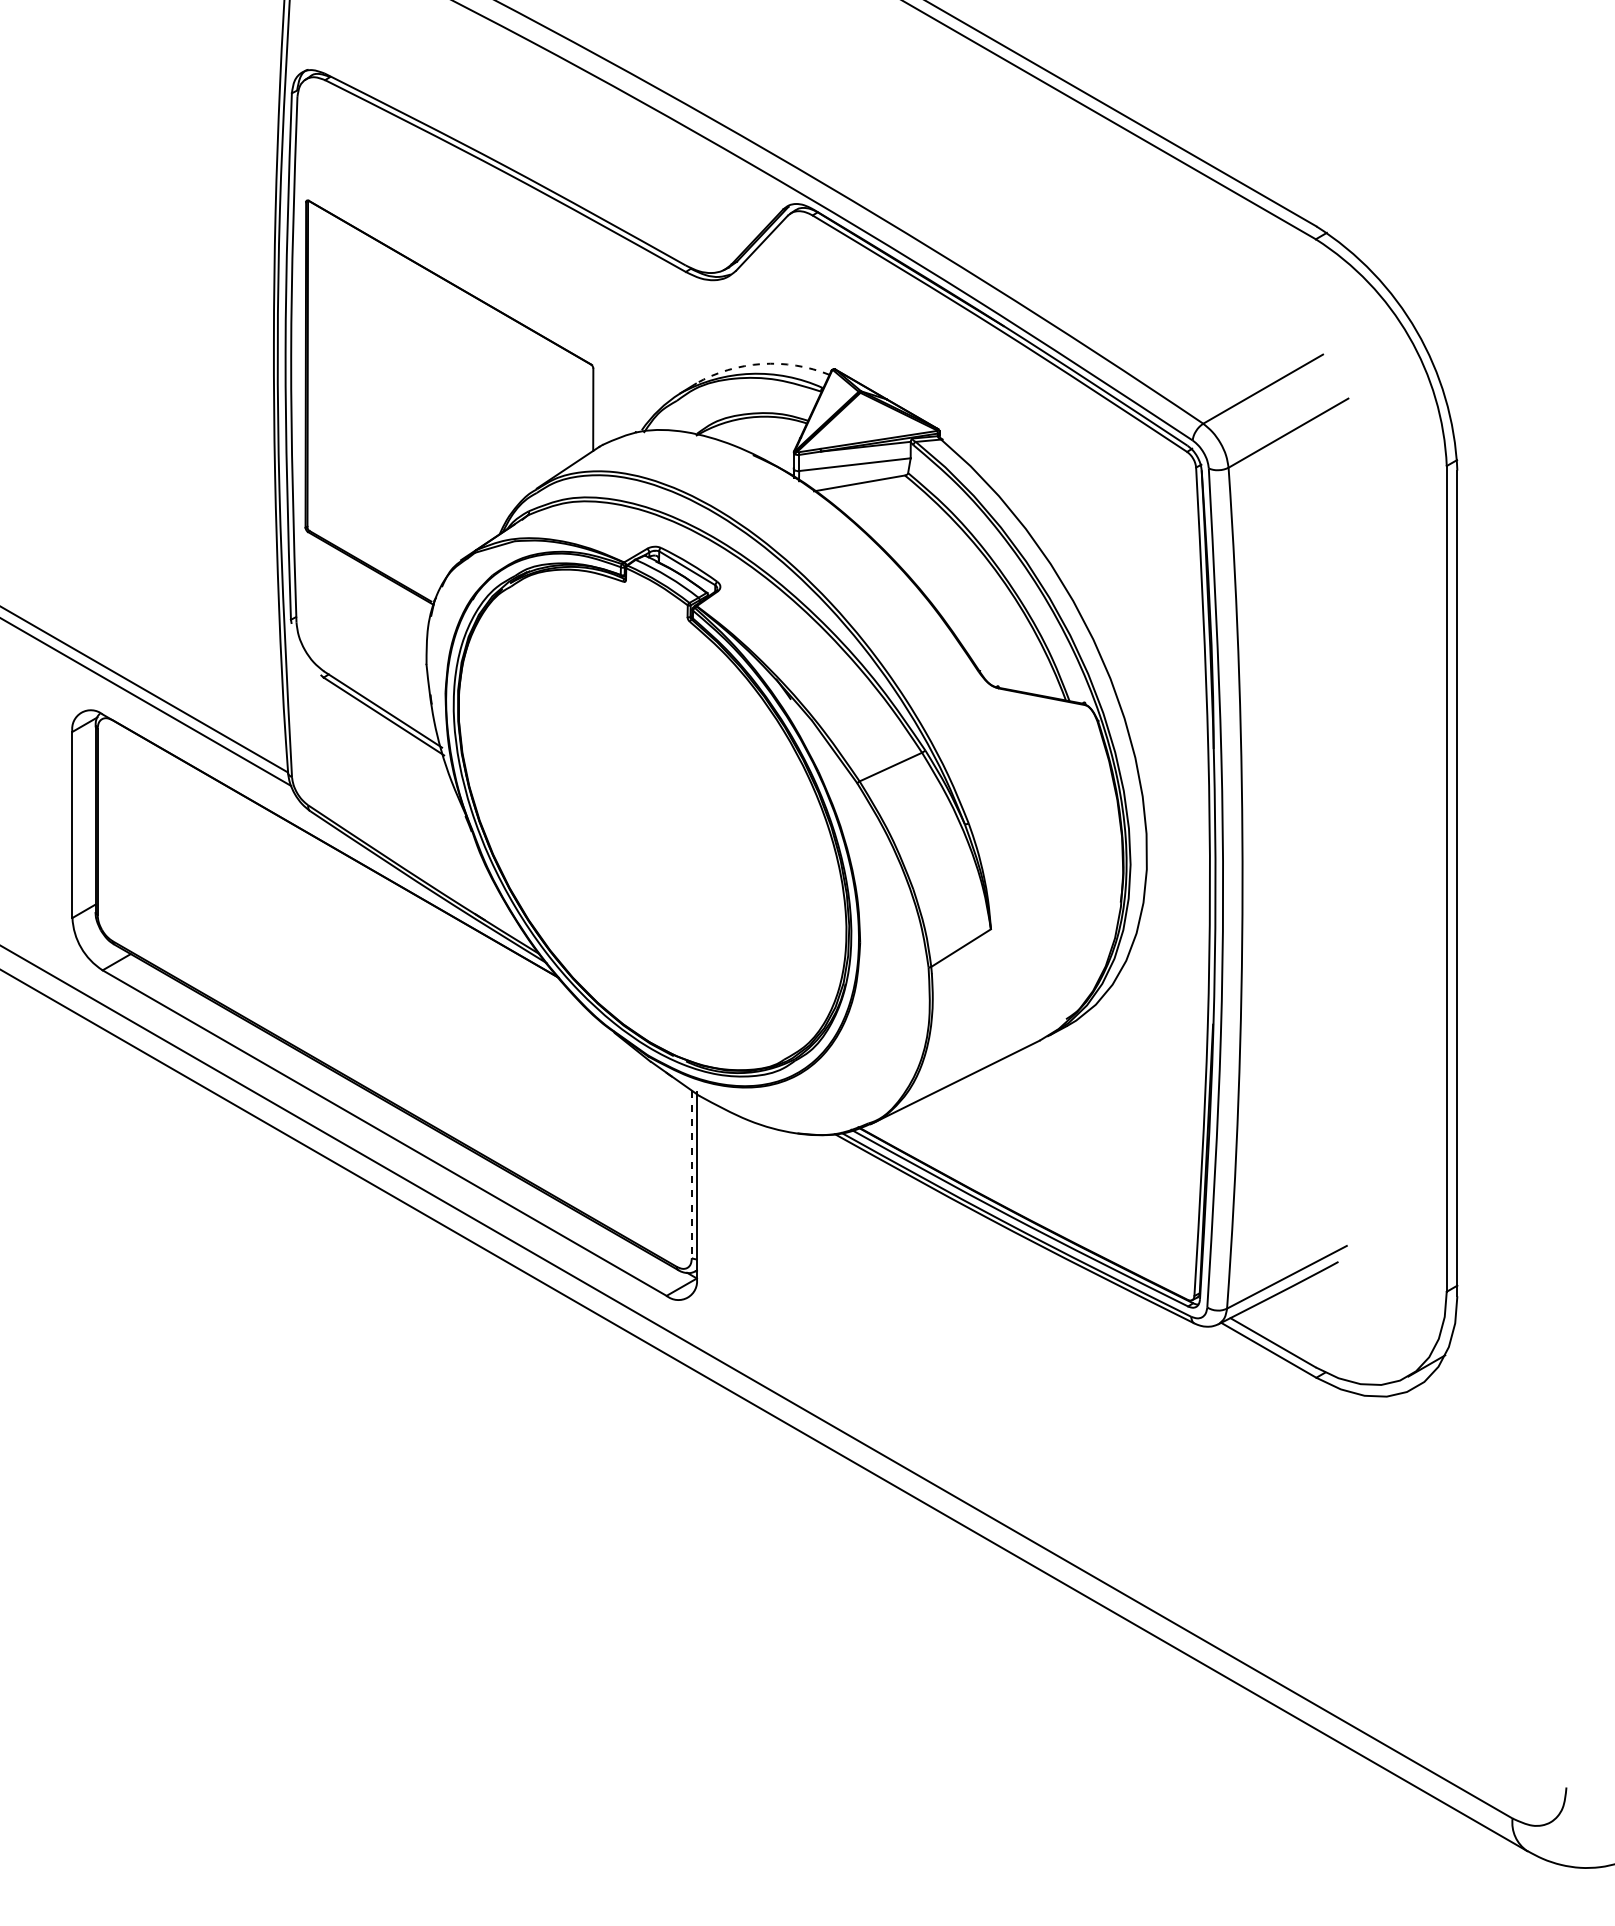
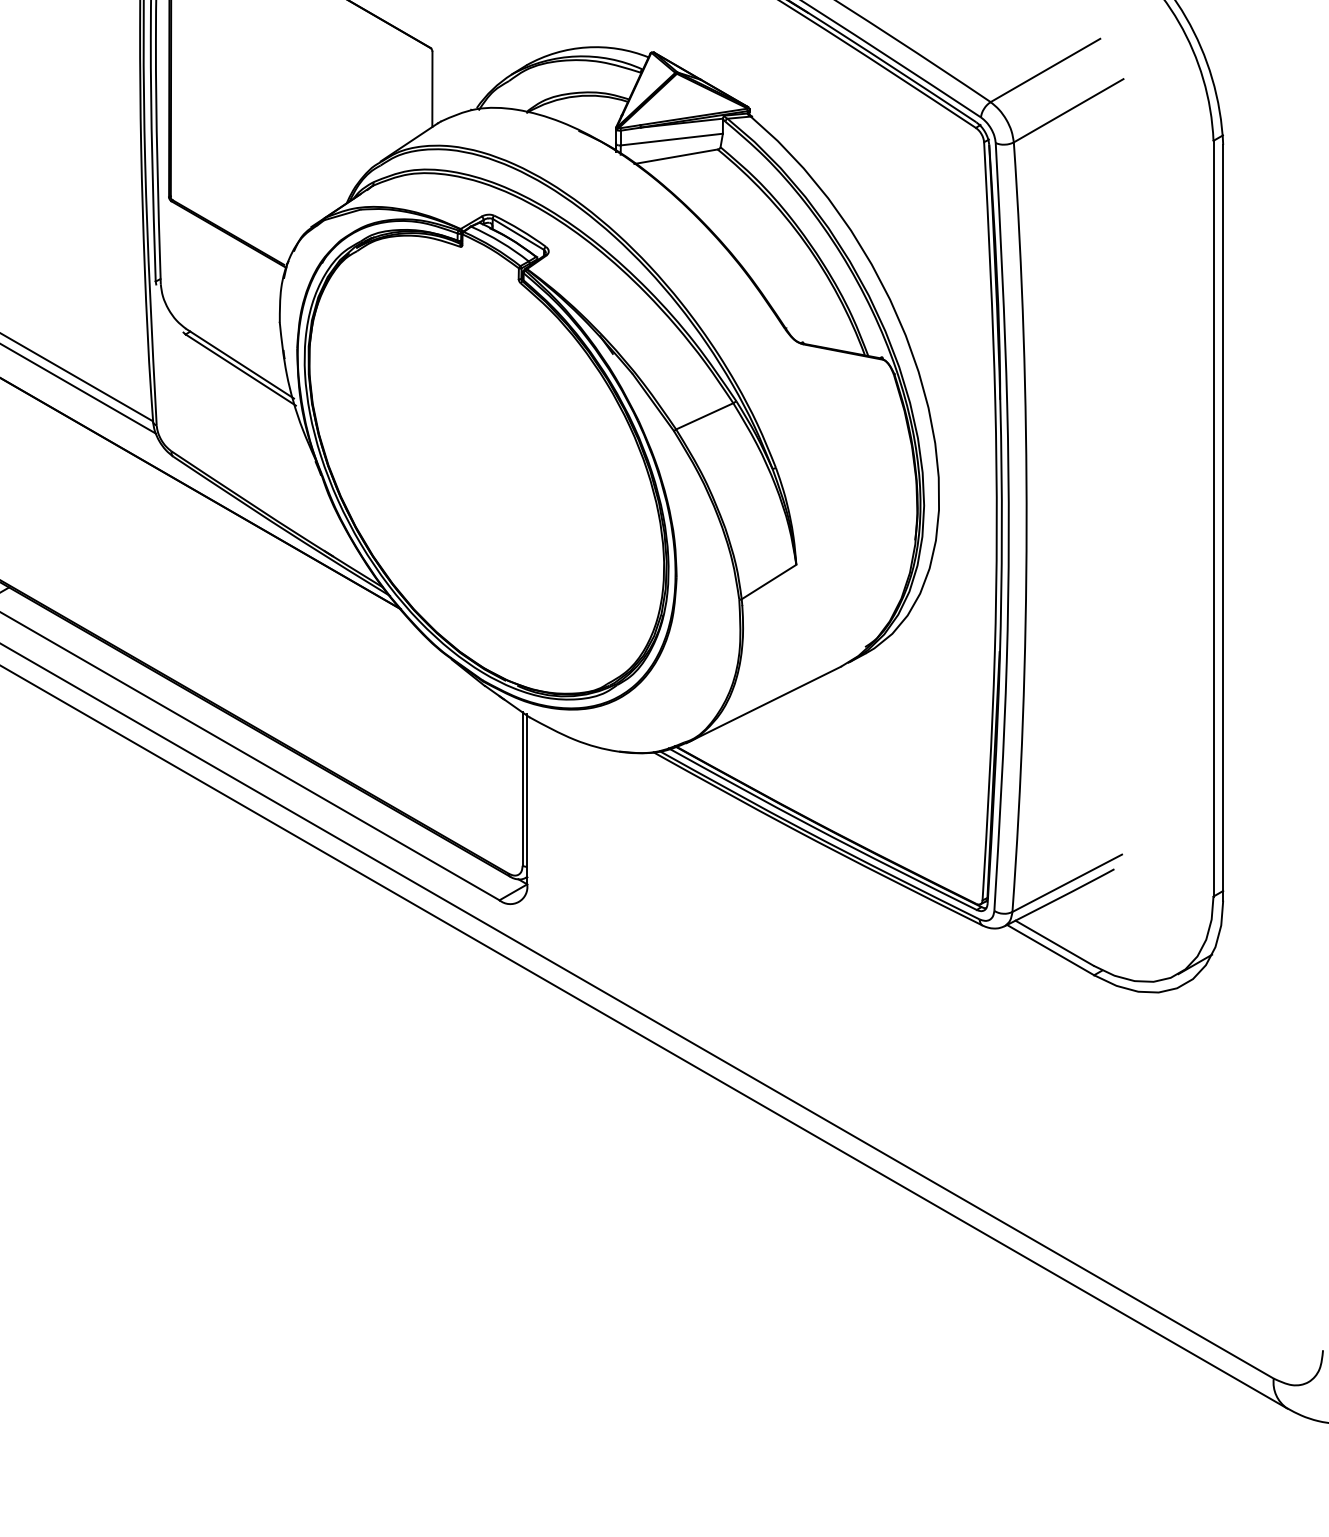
arc: (761, 364) -> (586, 47), dashed -> solid
line: (691, 1174) -> (522, 789), dashed -> solid

